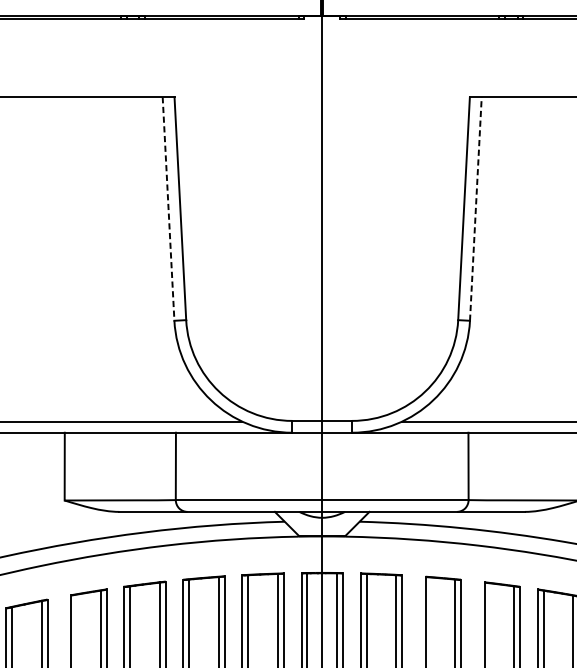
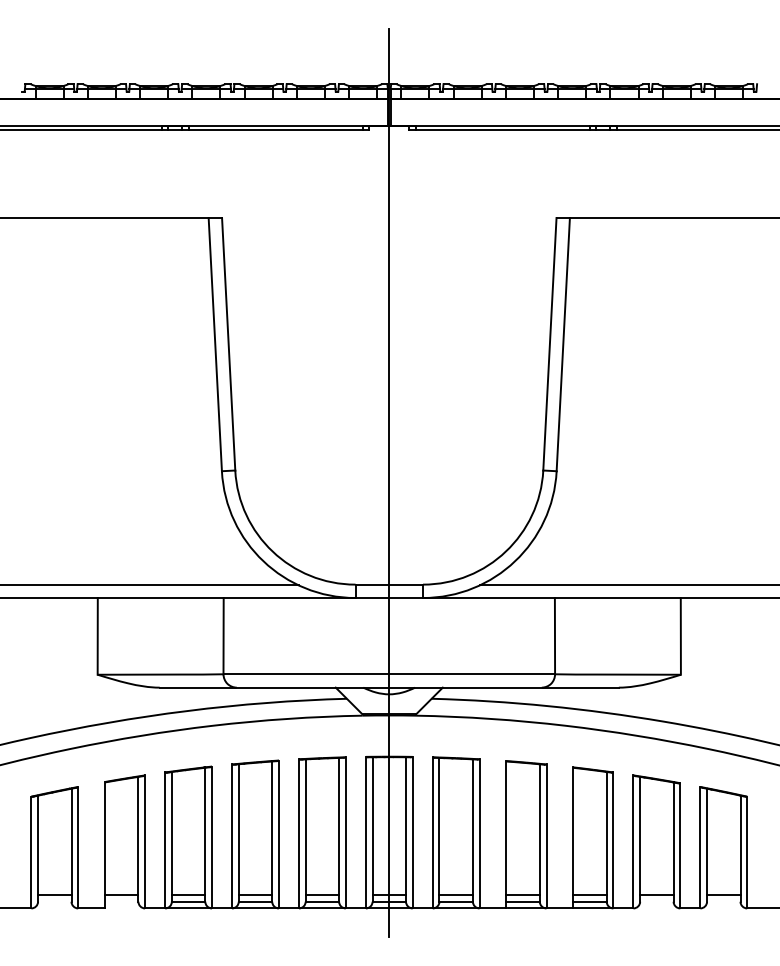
line: (168, 208) -> (215, 344), dashed -> solid
line: (476, 208) -> (563, 344), dashed -> solid

